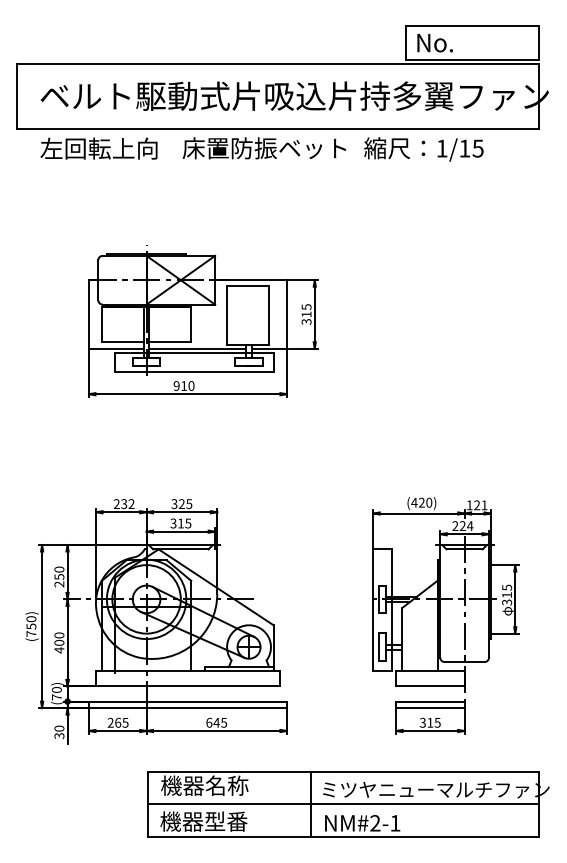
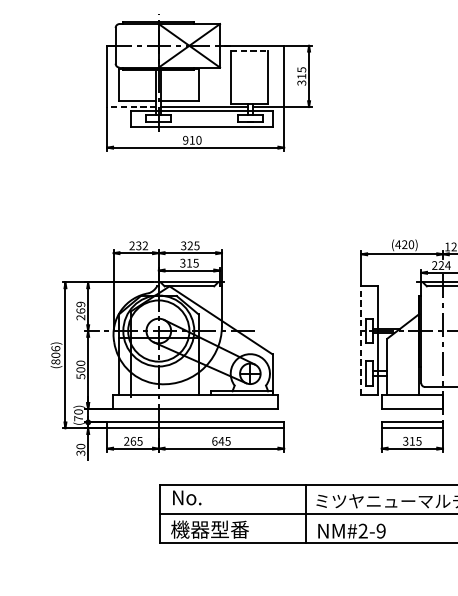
line: (247, 285) -> (248, 50), solid -> dashed
line: (116, 348) -> (131, 106), solid -> dashed
text: (59, 573) -> (80, 307), 250 -> 269
line: (373, 610) -> (361, 340), solid -> dashed
text: (31, 626) -> (55, 355), (750) -> (806)
text: (59, 650) -> (80, 376), 400 -> 500
text: (204, 785) -> (210, 497), 機器名称 -> No.
text: (395, 823) -> (381, 531), NM#2-1 -> NM#2-9

